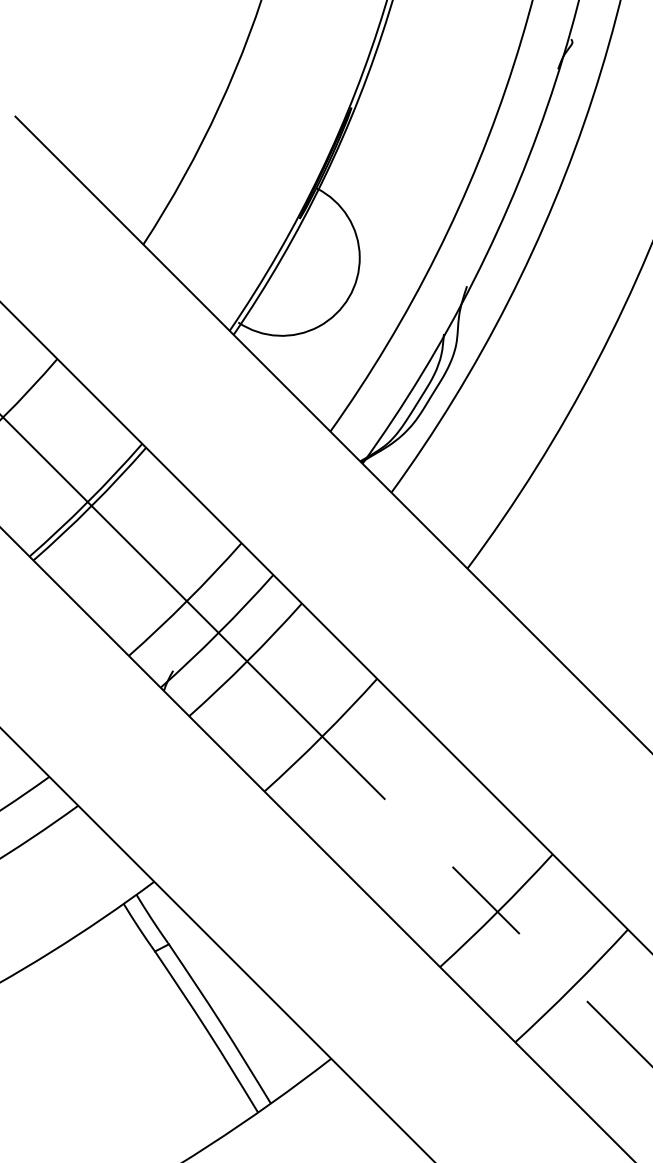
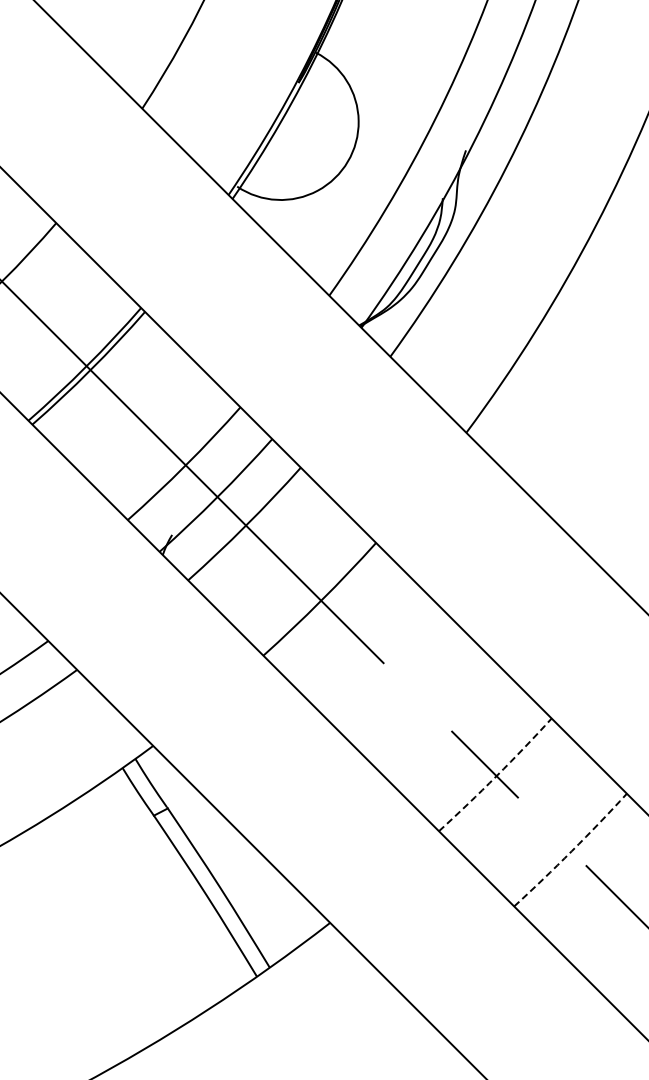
arc: (497, 911) -> (496, 775), solid -> dashed
arc: (572, 987) -> (571, 851), solid -> dashed

